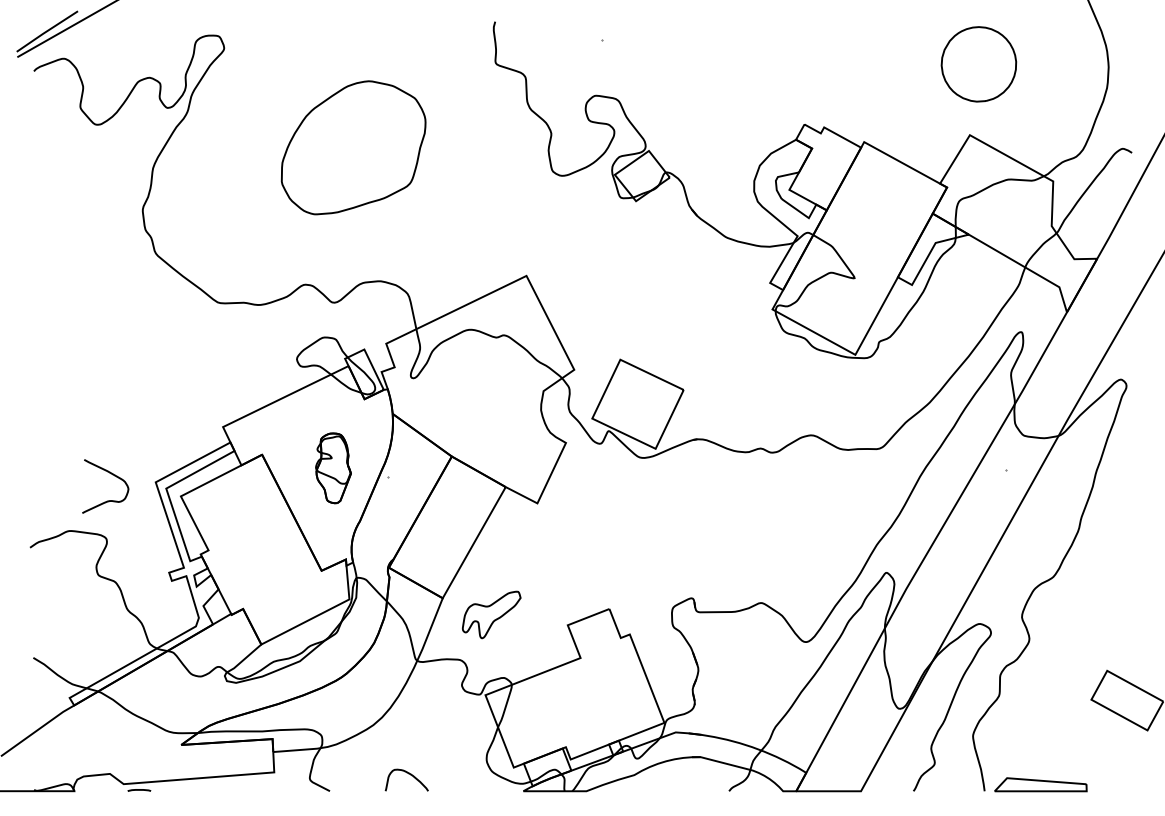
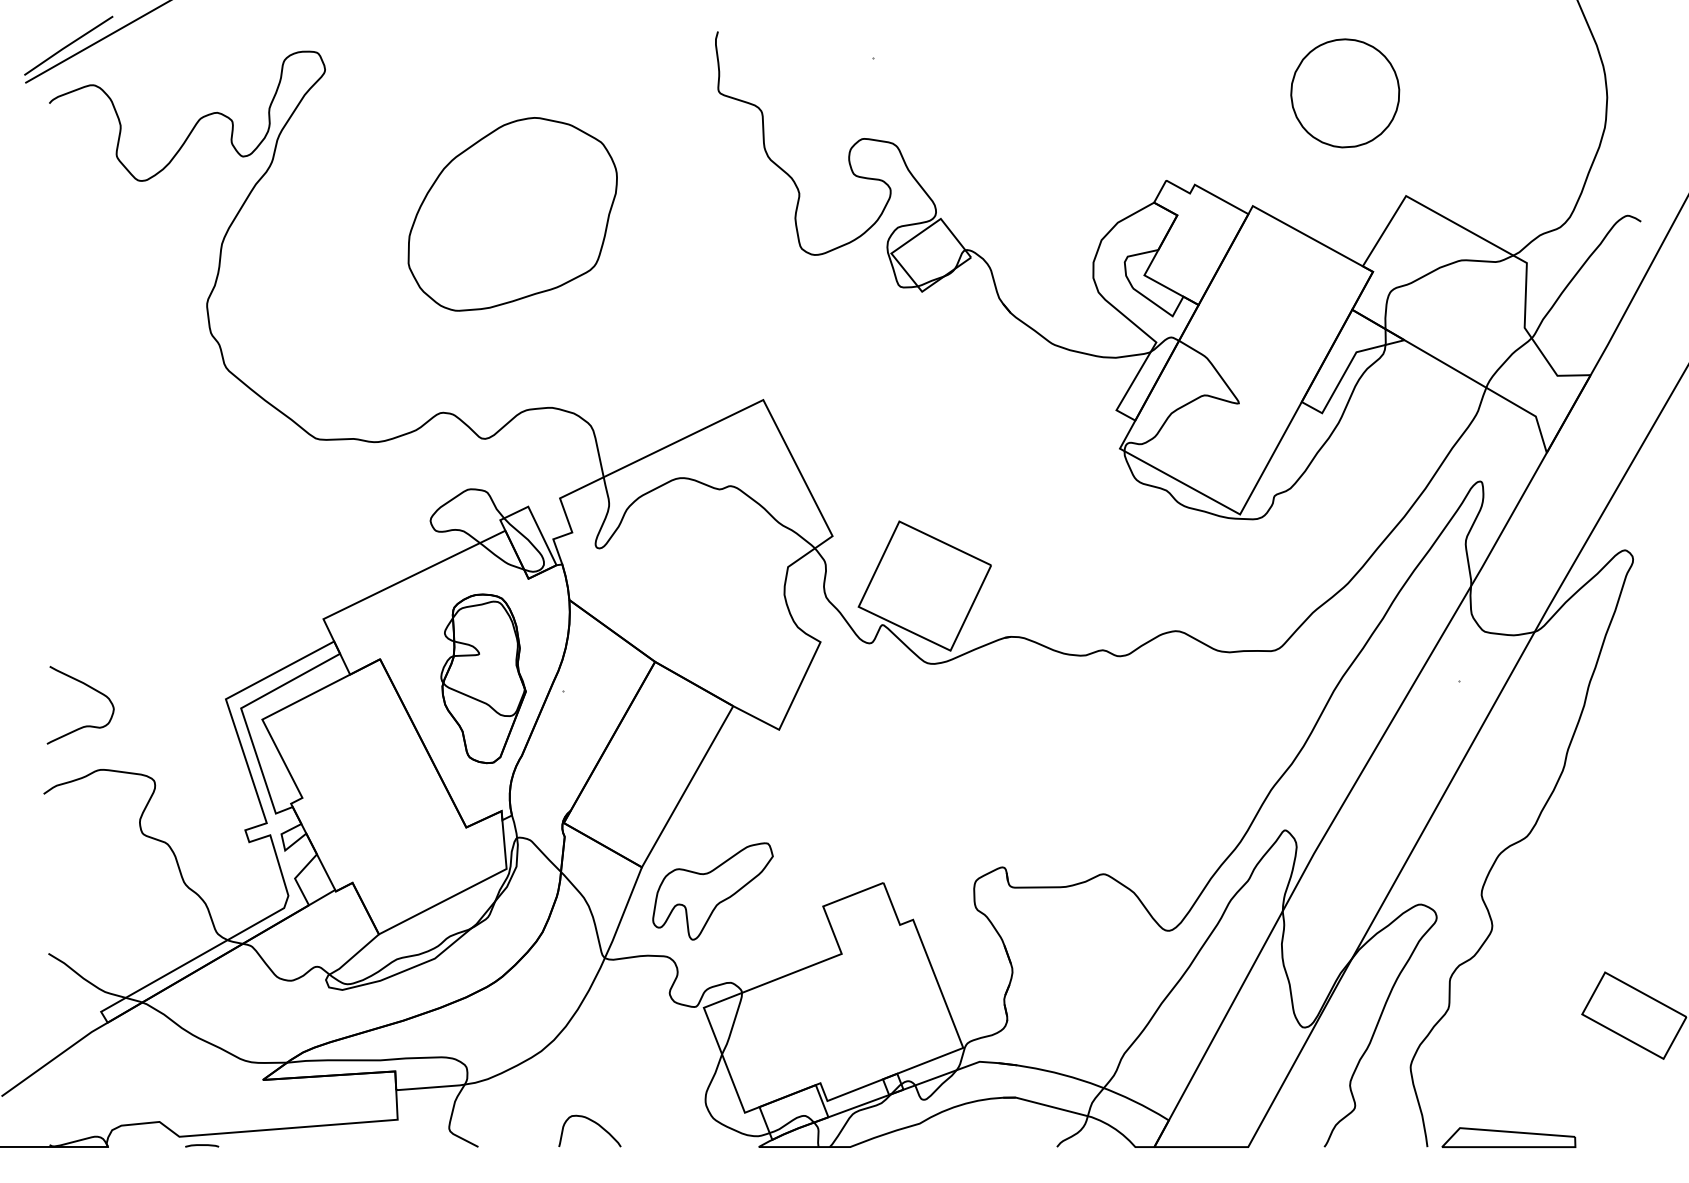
part: (978, 64) -> (1344, 93), moved
part: (333, 468) -> (483, 679), size x1.67
curve: (112, 475) -> (90, 689), moved
part: (491, 614) -> (712, 890), size x1.43

